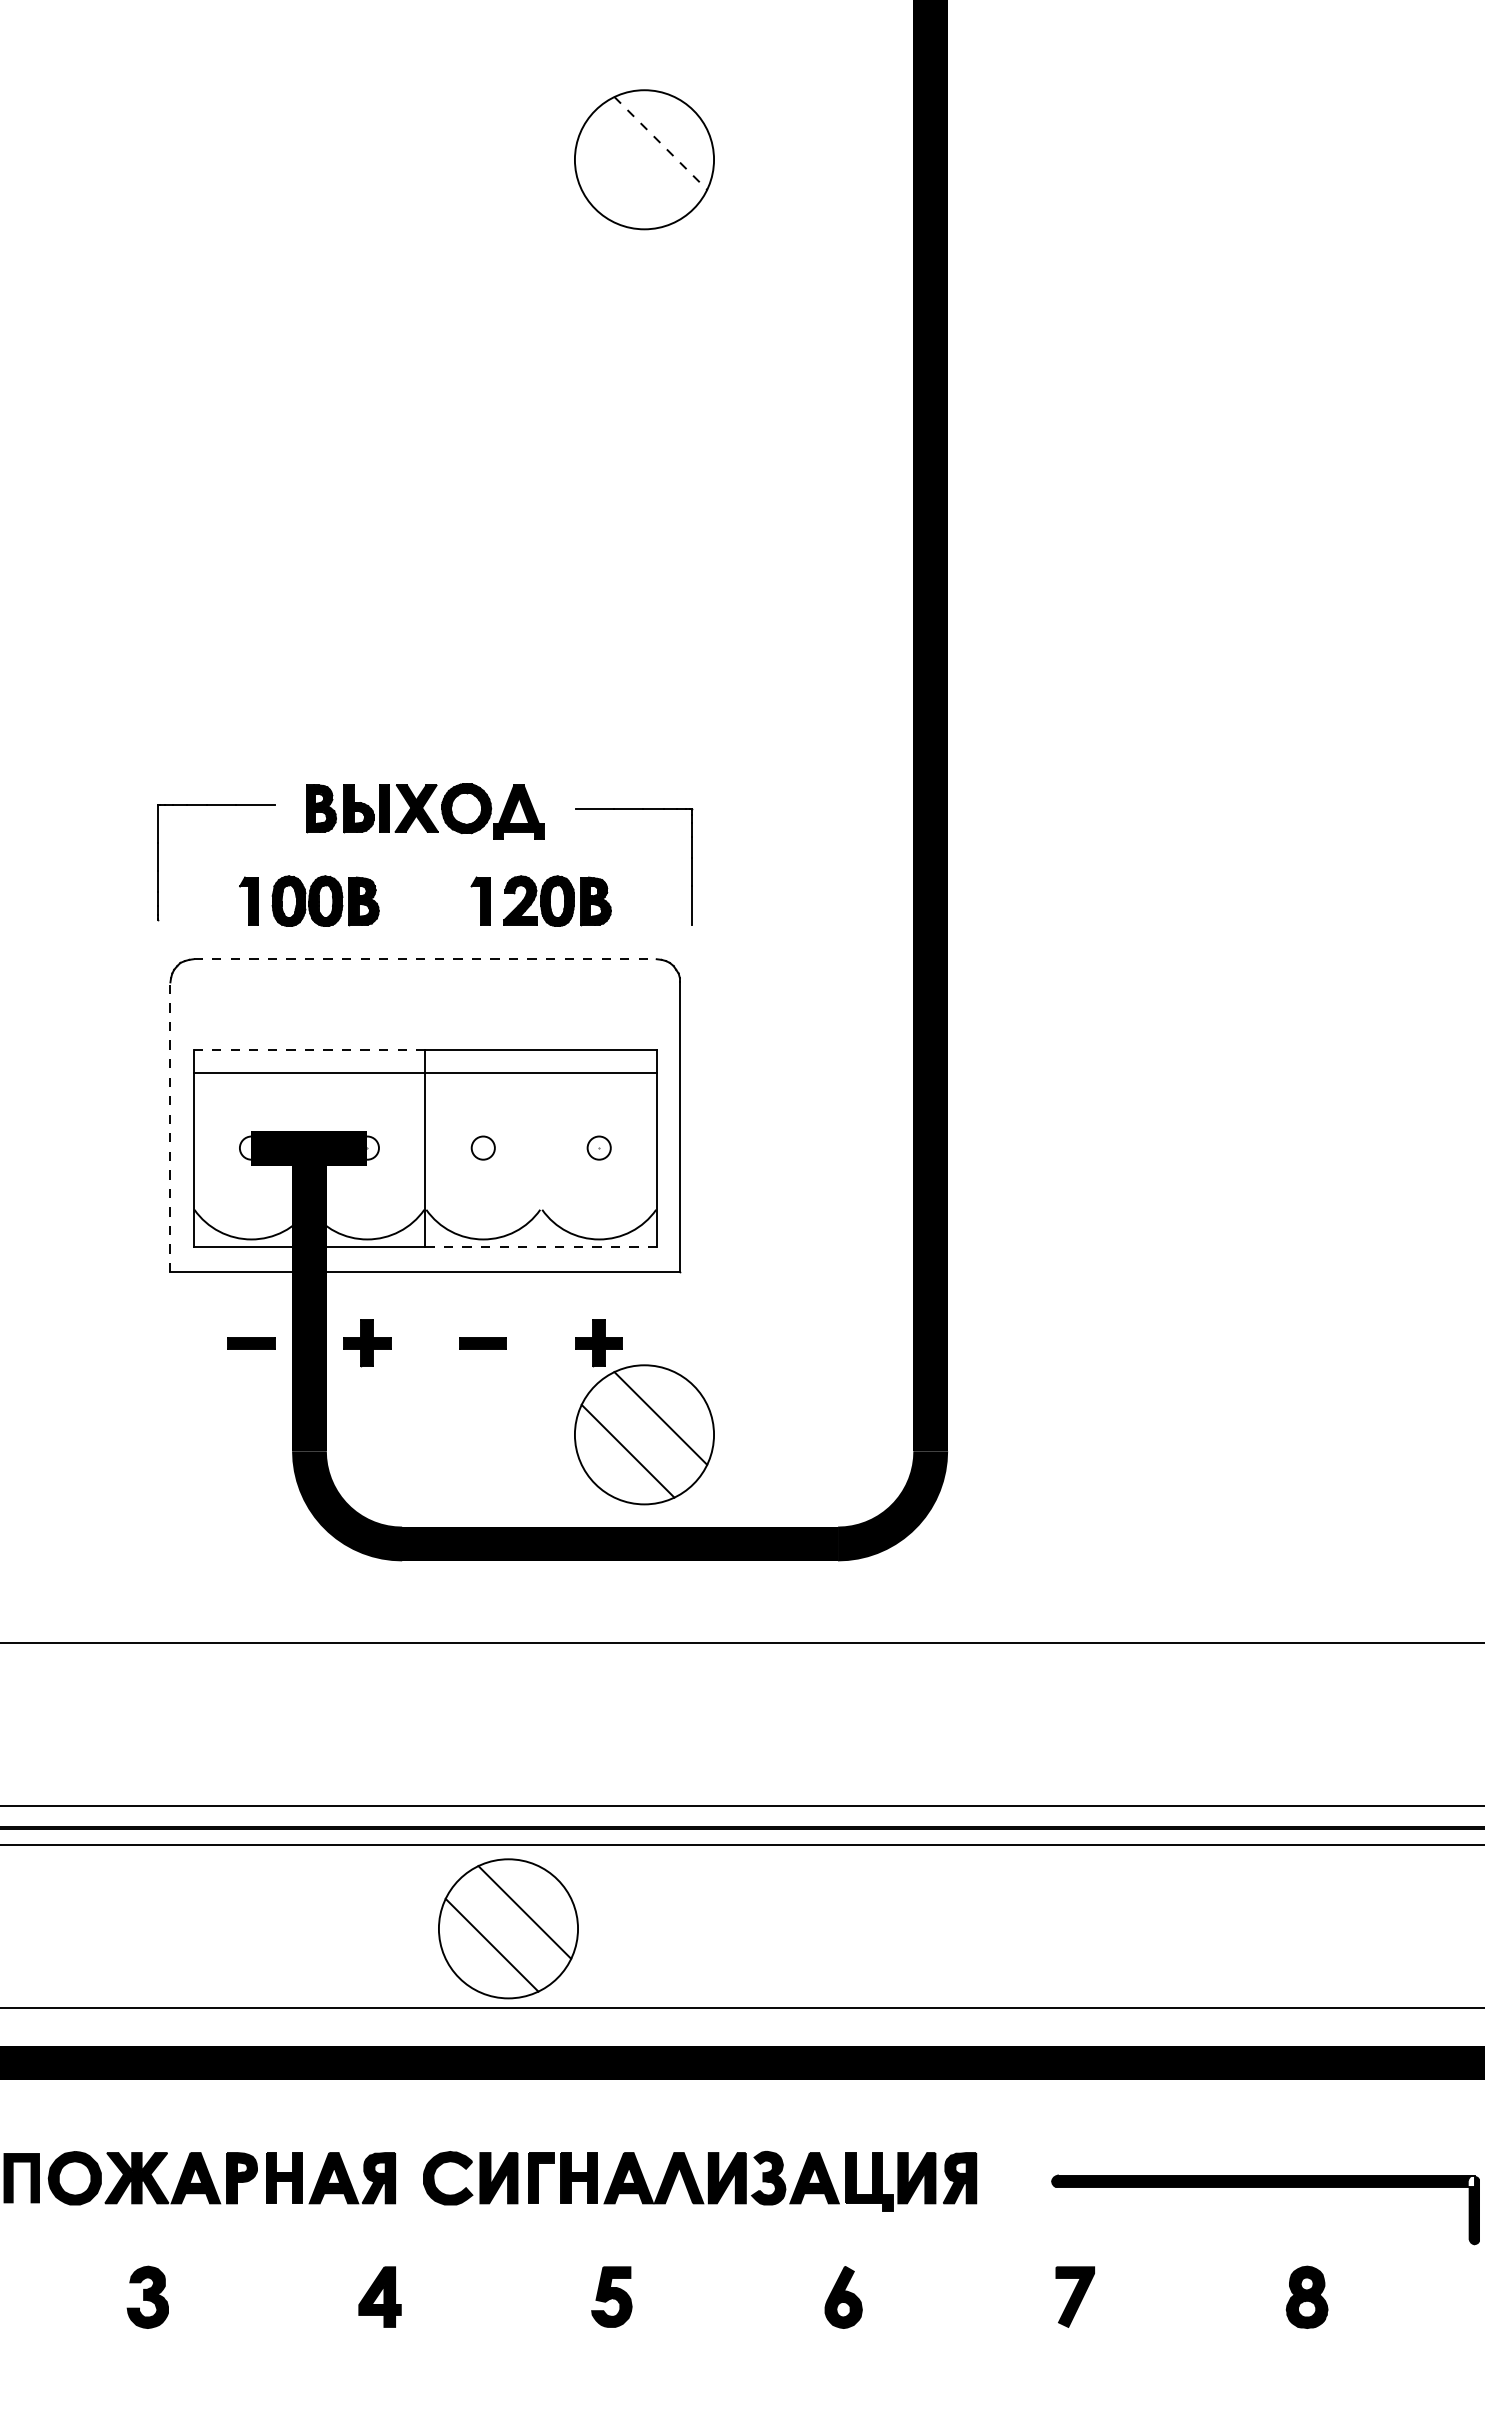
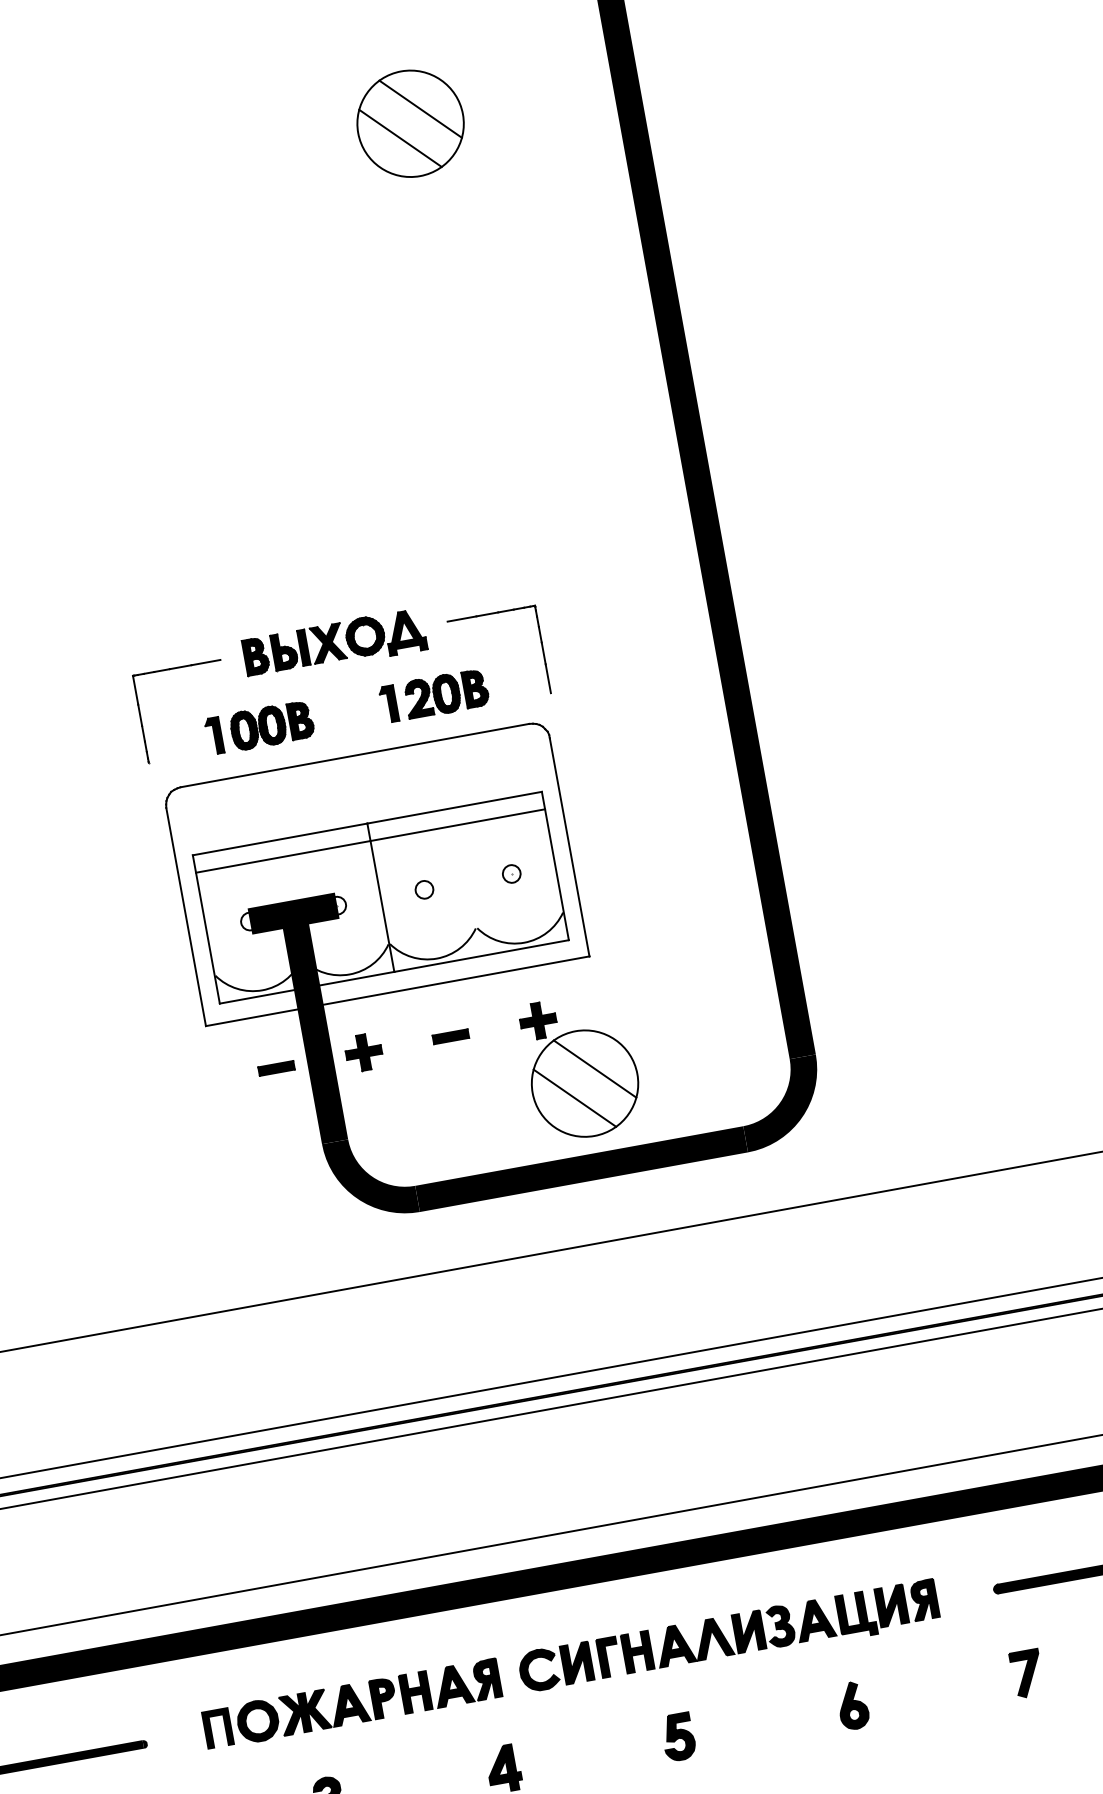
line: (660, 143) -> (420, 109), dashed -> solid
line: (627, 175) -> (399, 137), added
line: (425, 959) -> (355, 755), dashed -> solid
line: (309, 1049) -> (280, 839), dashed -> solid
line: (170, 1127) -> (186, 917), dashed -> solid
line: (541, 1246) -> (481, 955), dashed -> solid
part: (508, 1928) -> (550, 1473), removed

